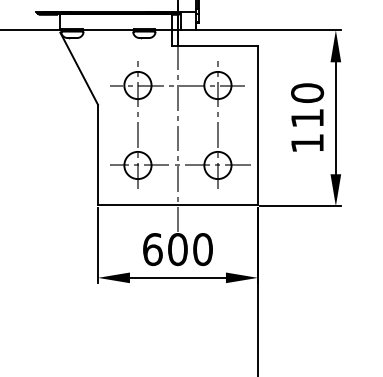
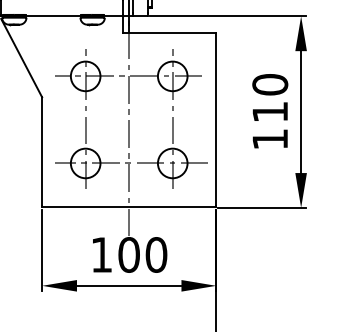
text: (152, 249) -> (101, 254), 600 -> 100

